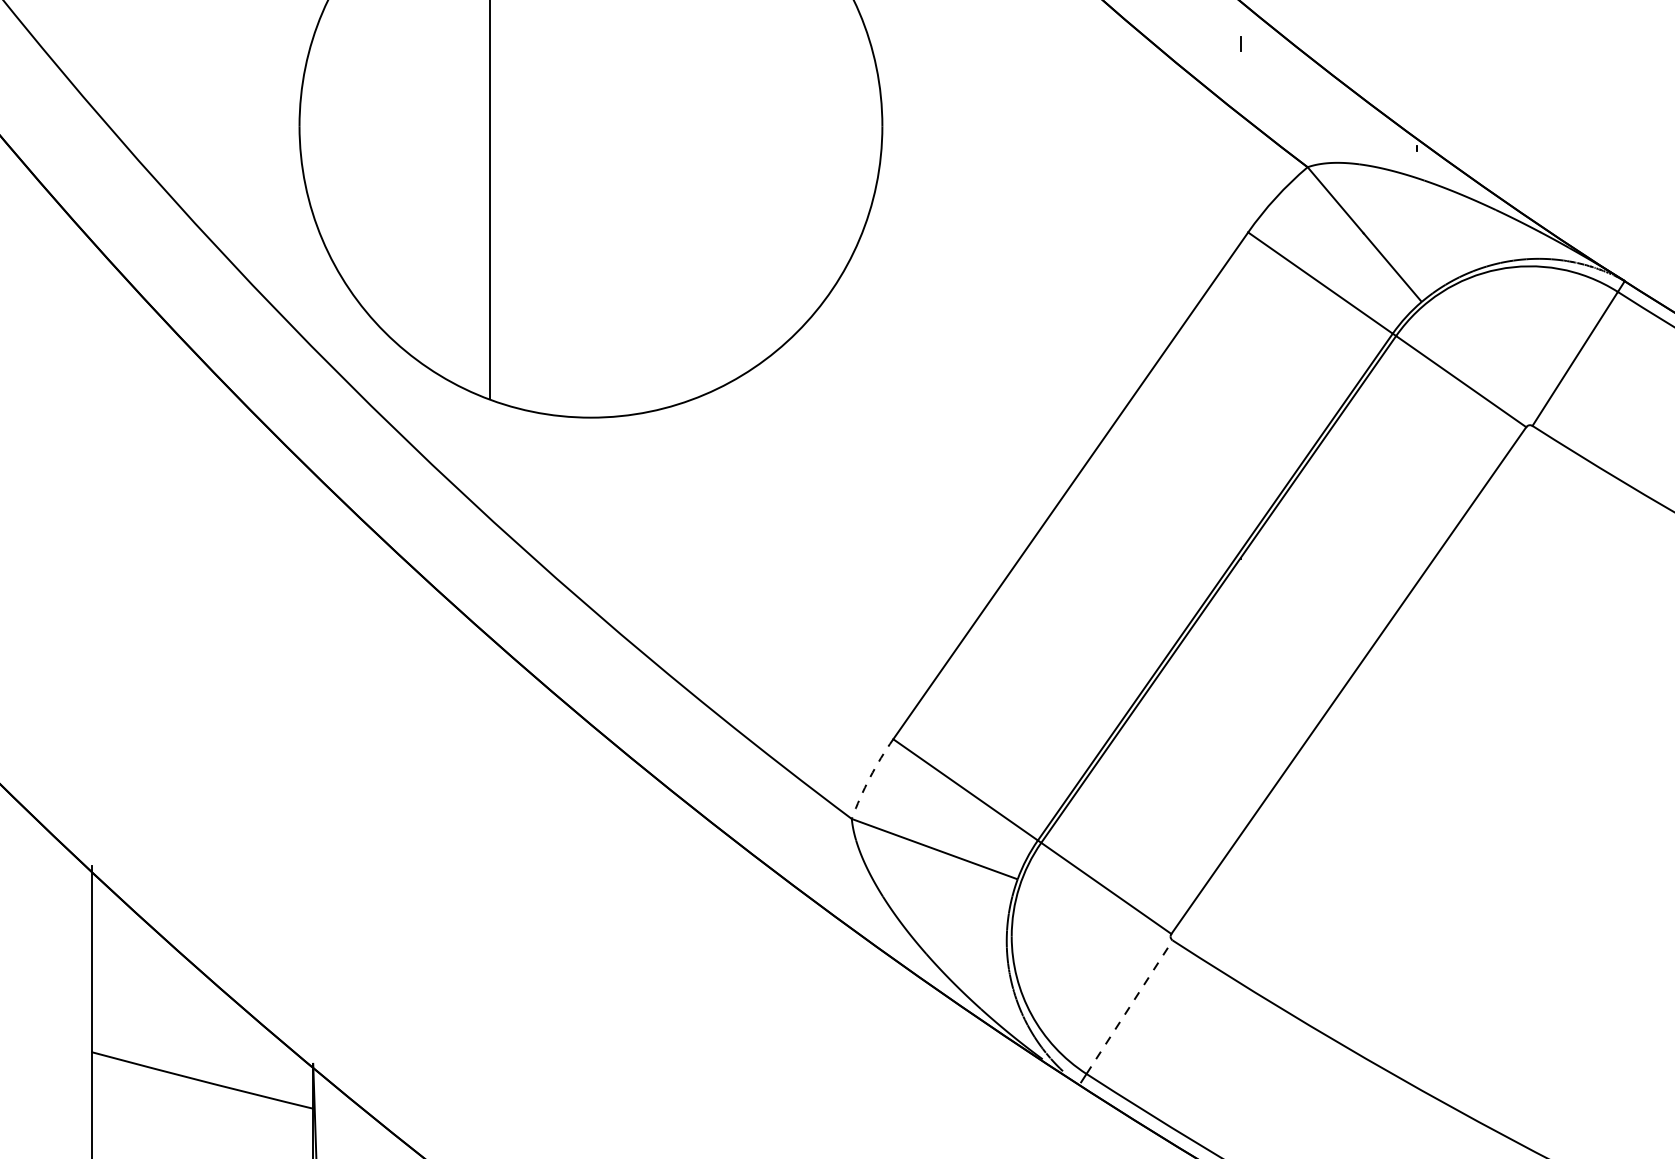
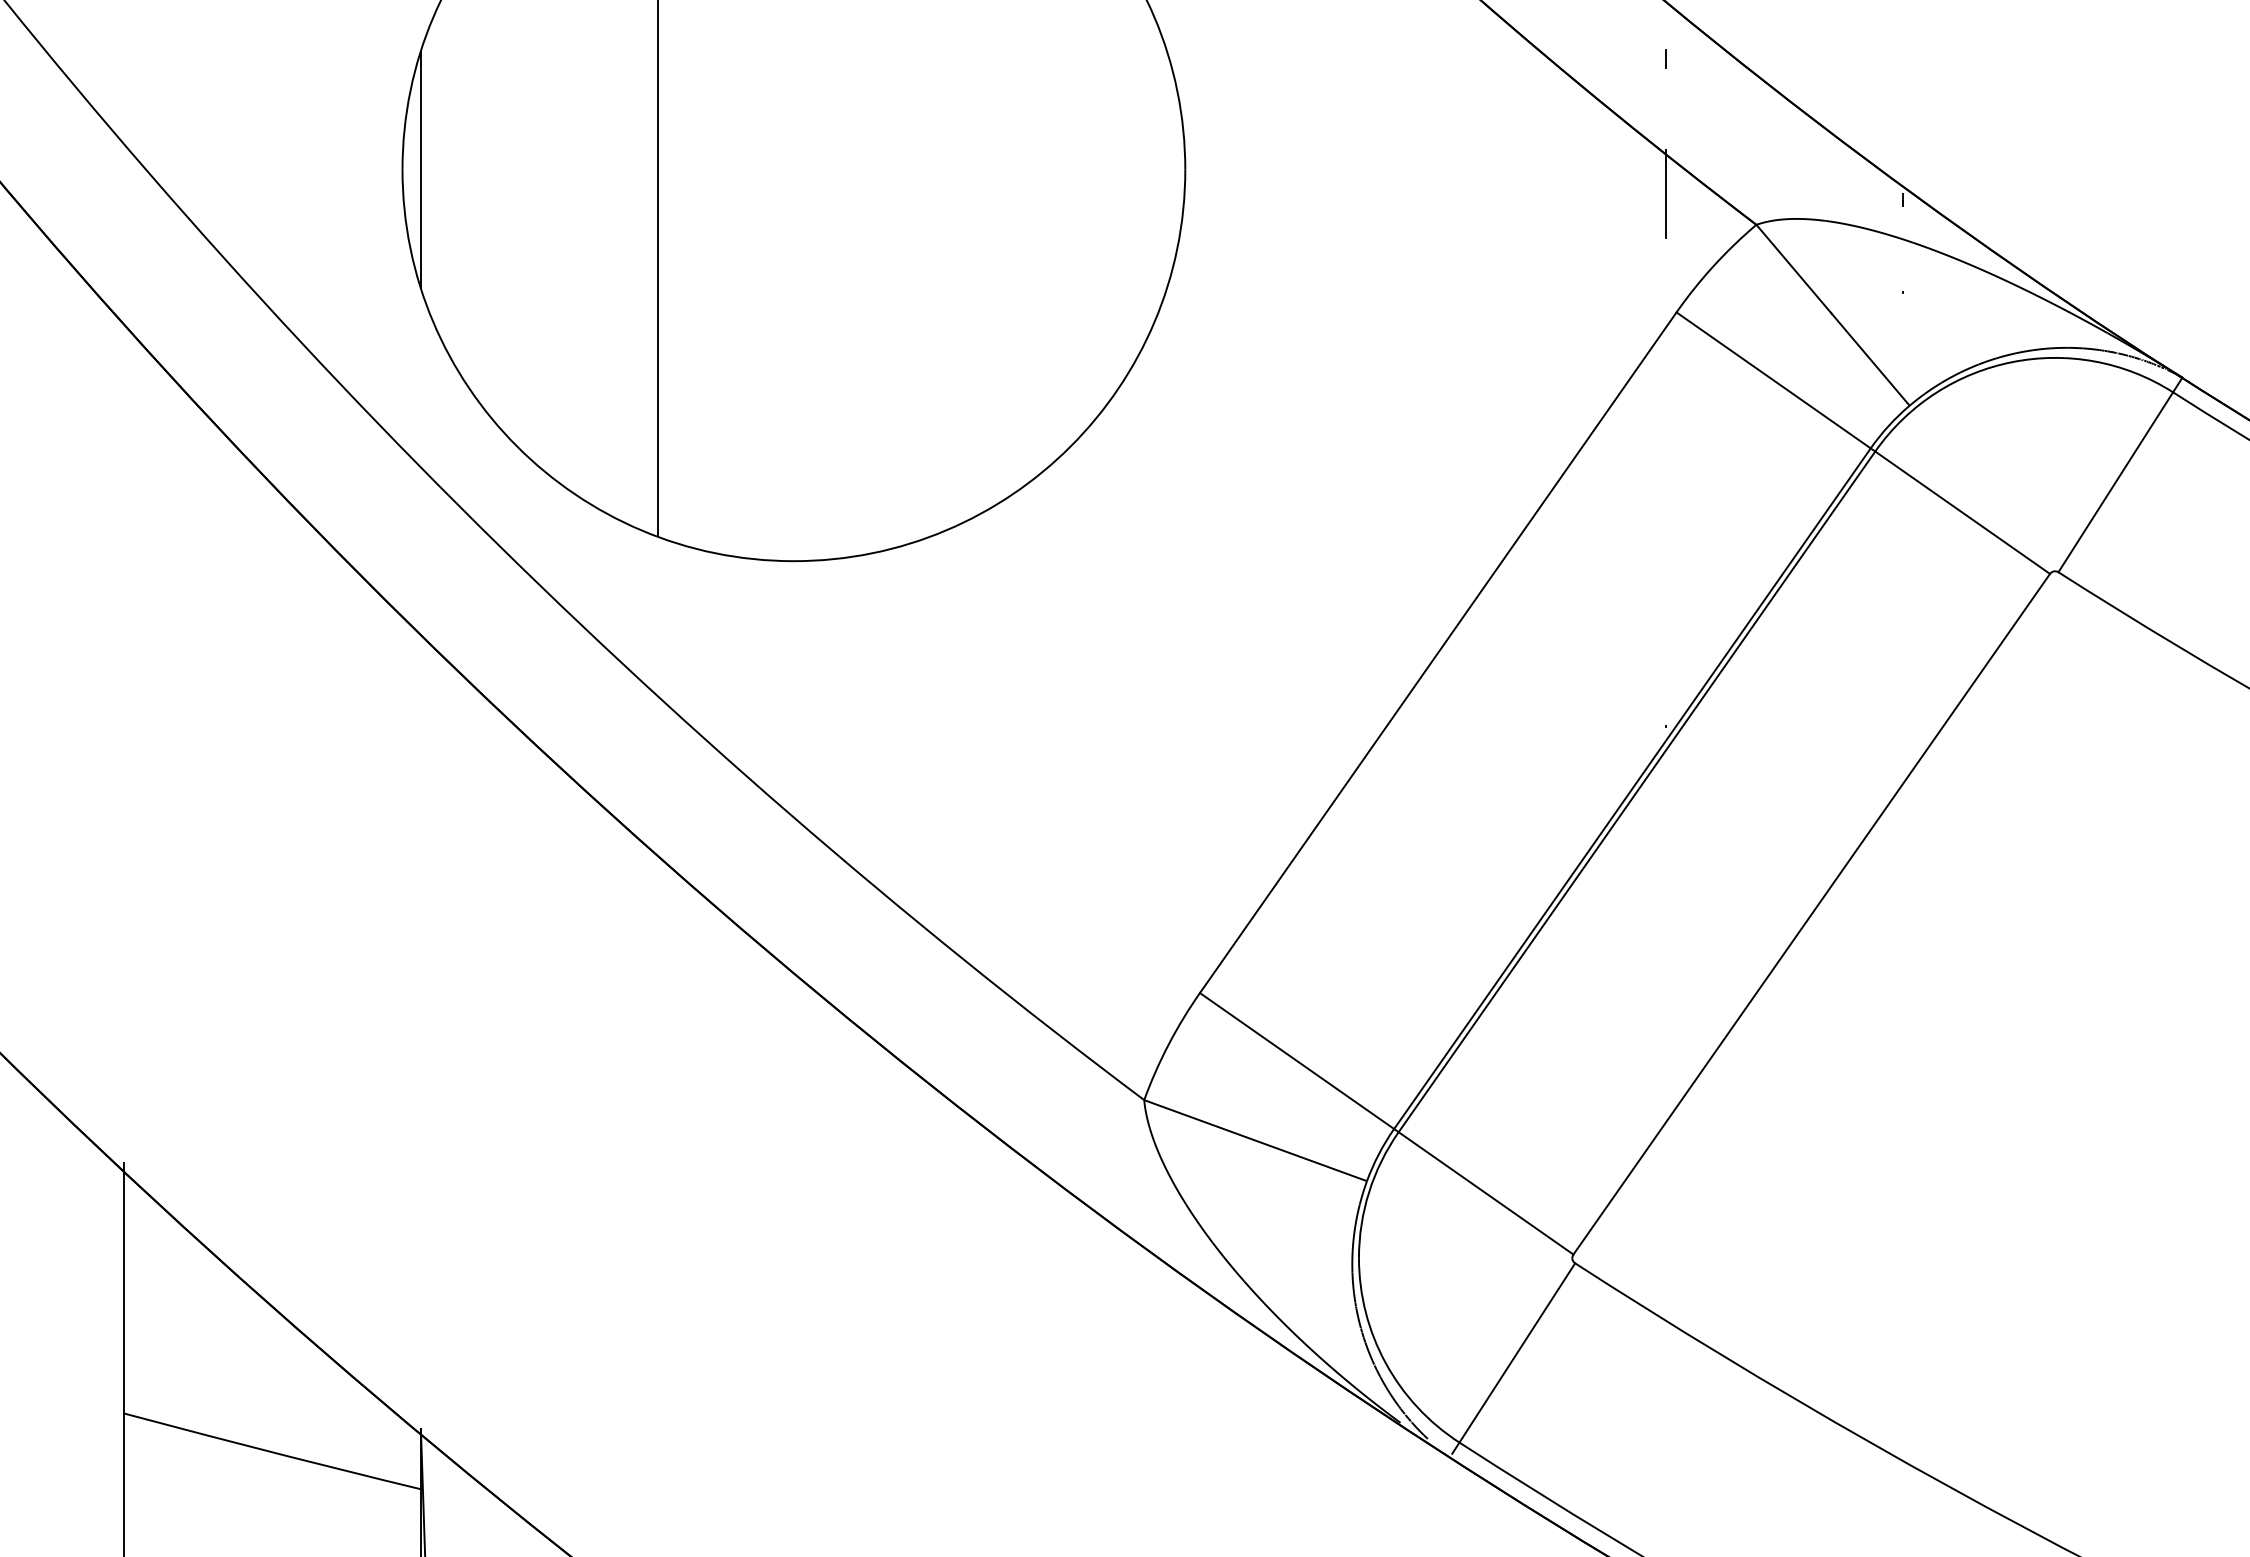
line: (312, 126) -> (420, 169), added
line: (1240, 143) -> (1666, 193), added
arc: (869, 777) -> (1168, 1044), dashed -> solid
line: (1129, 1006) -> (1517, 1352), dashed -> solid

